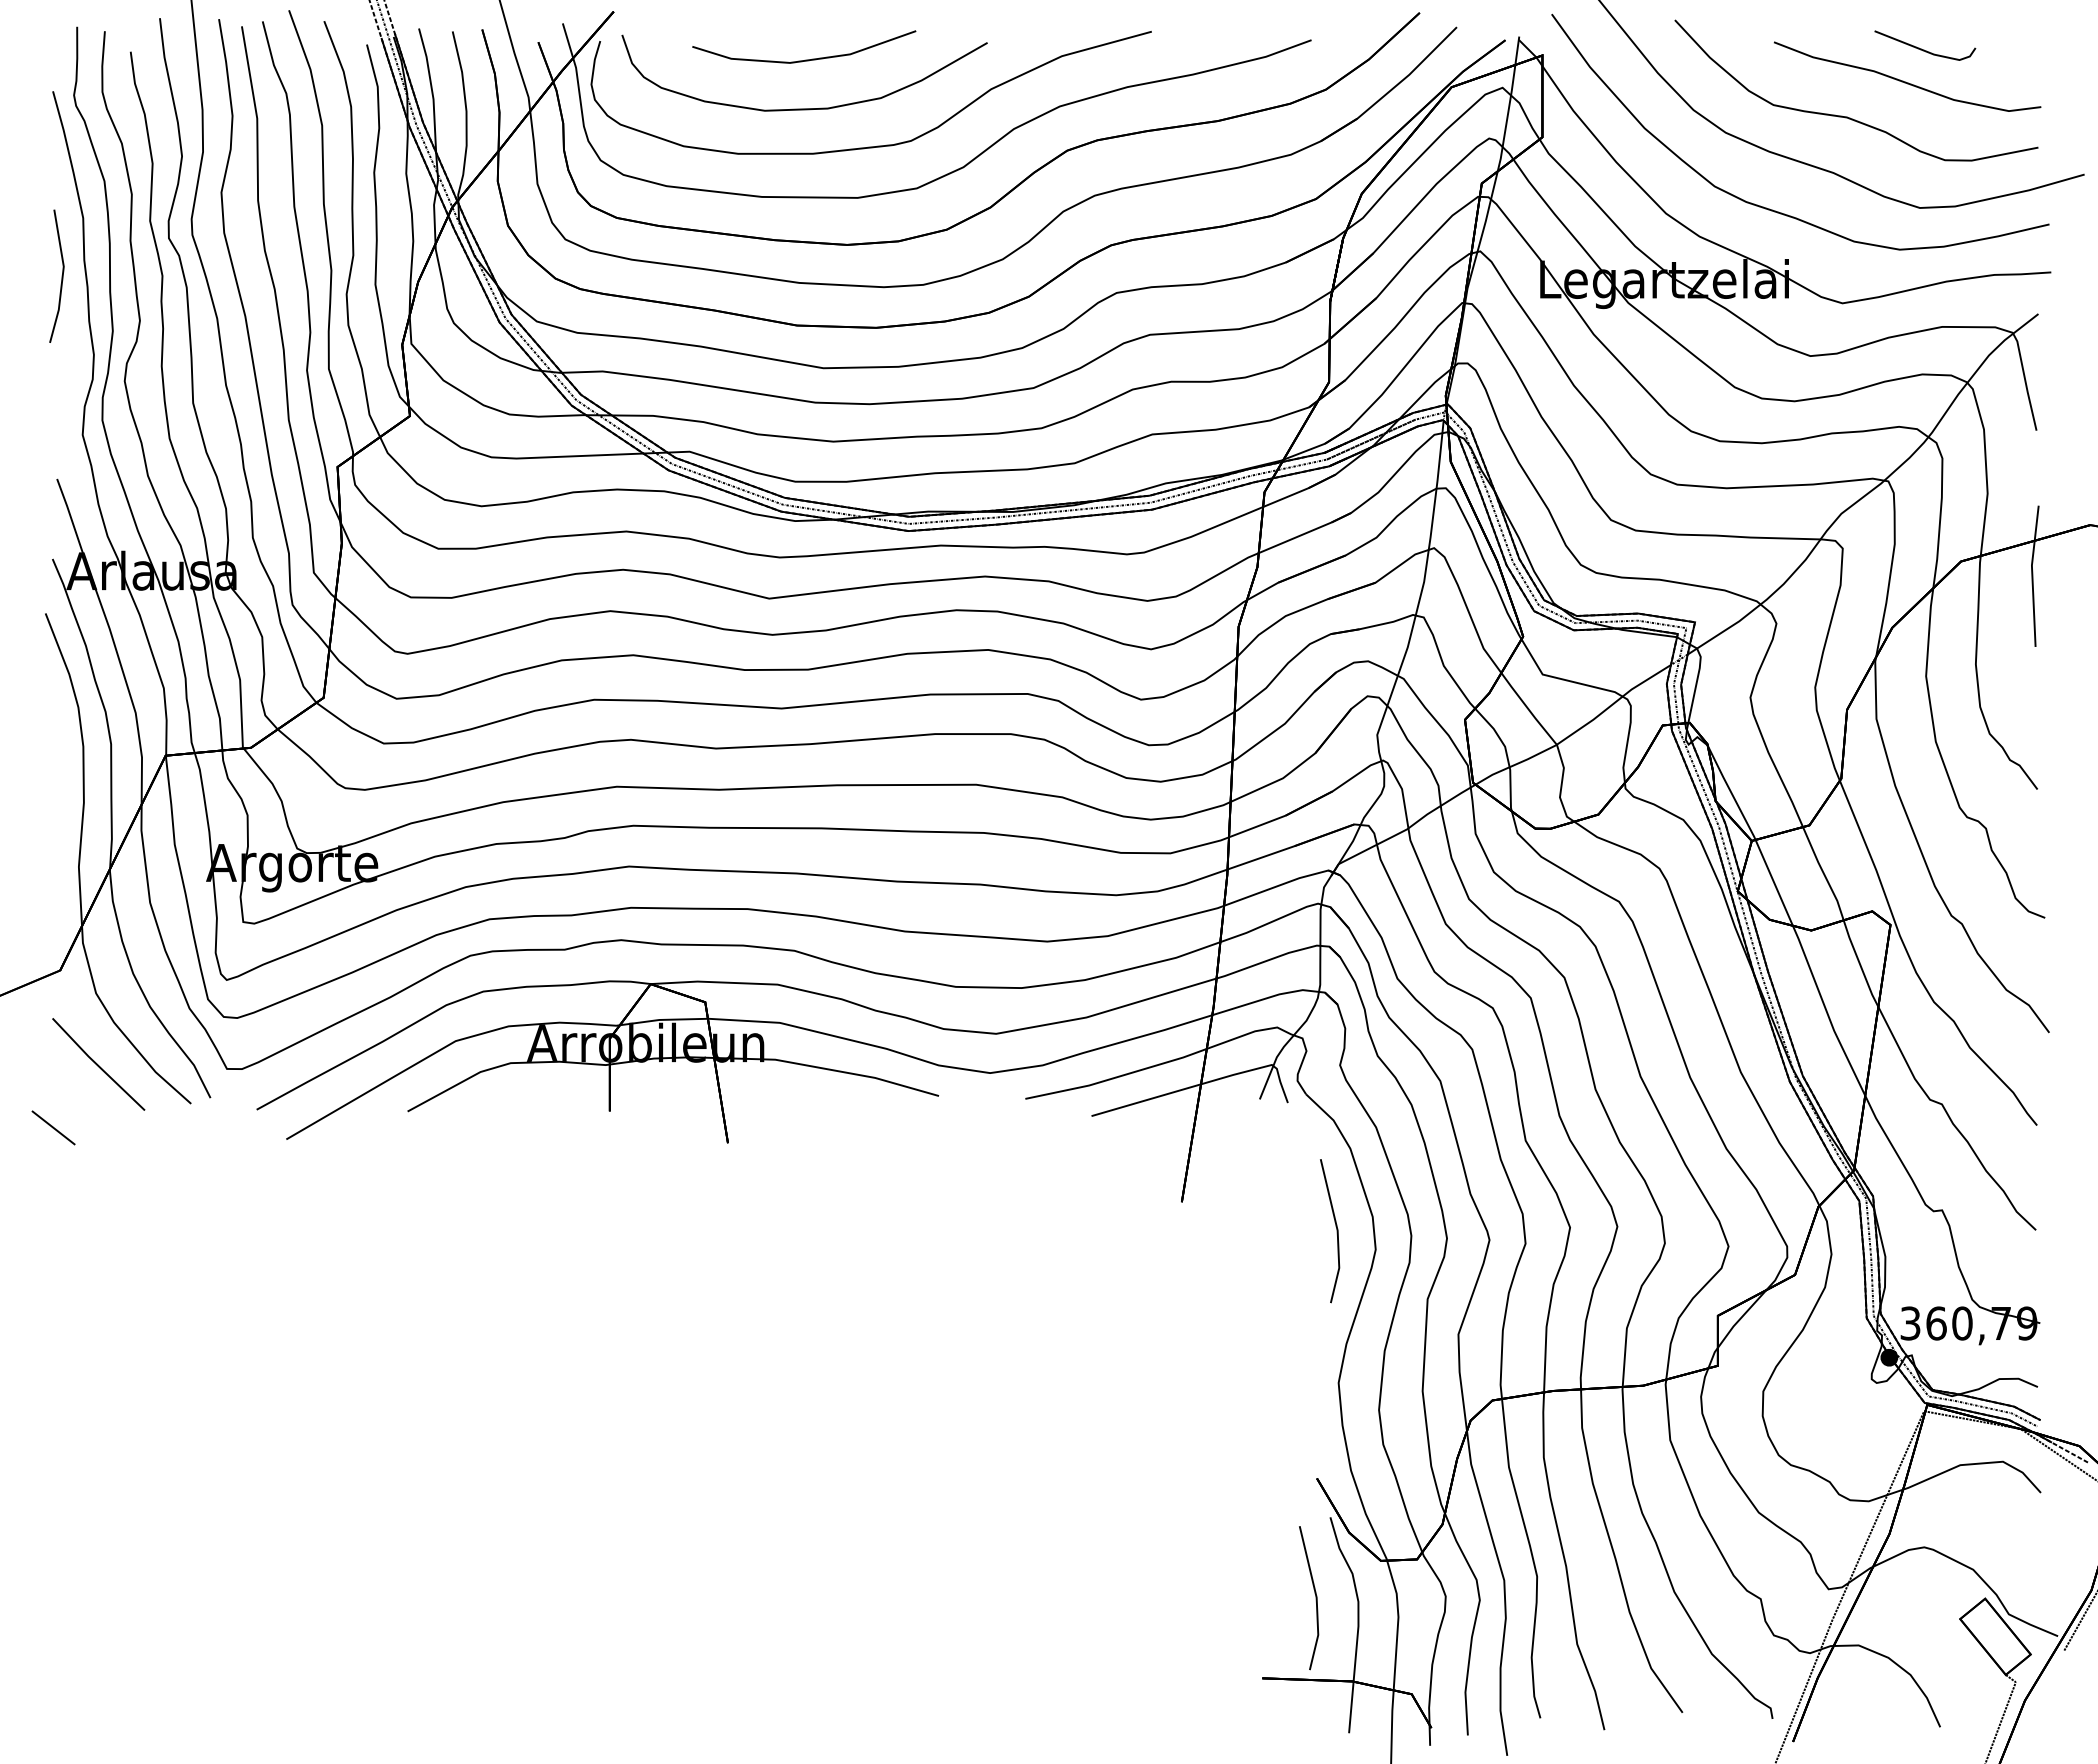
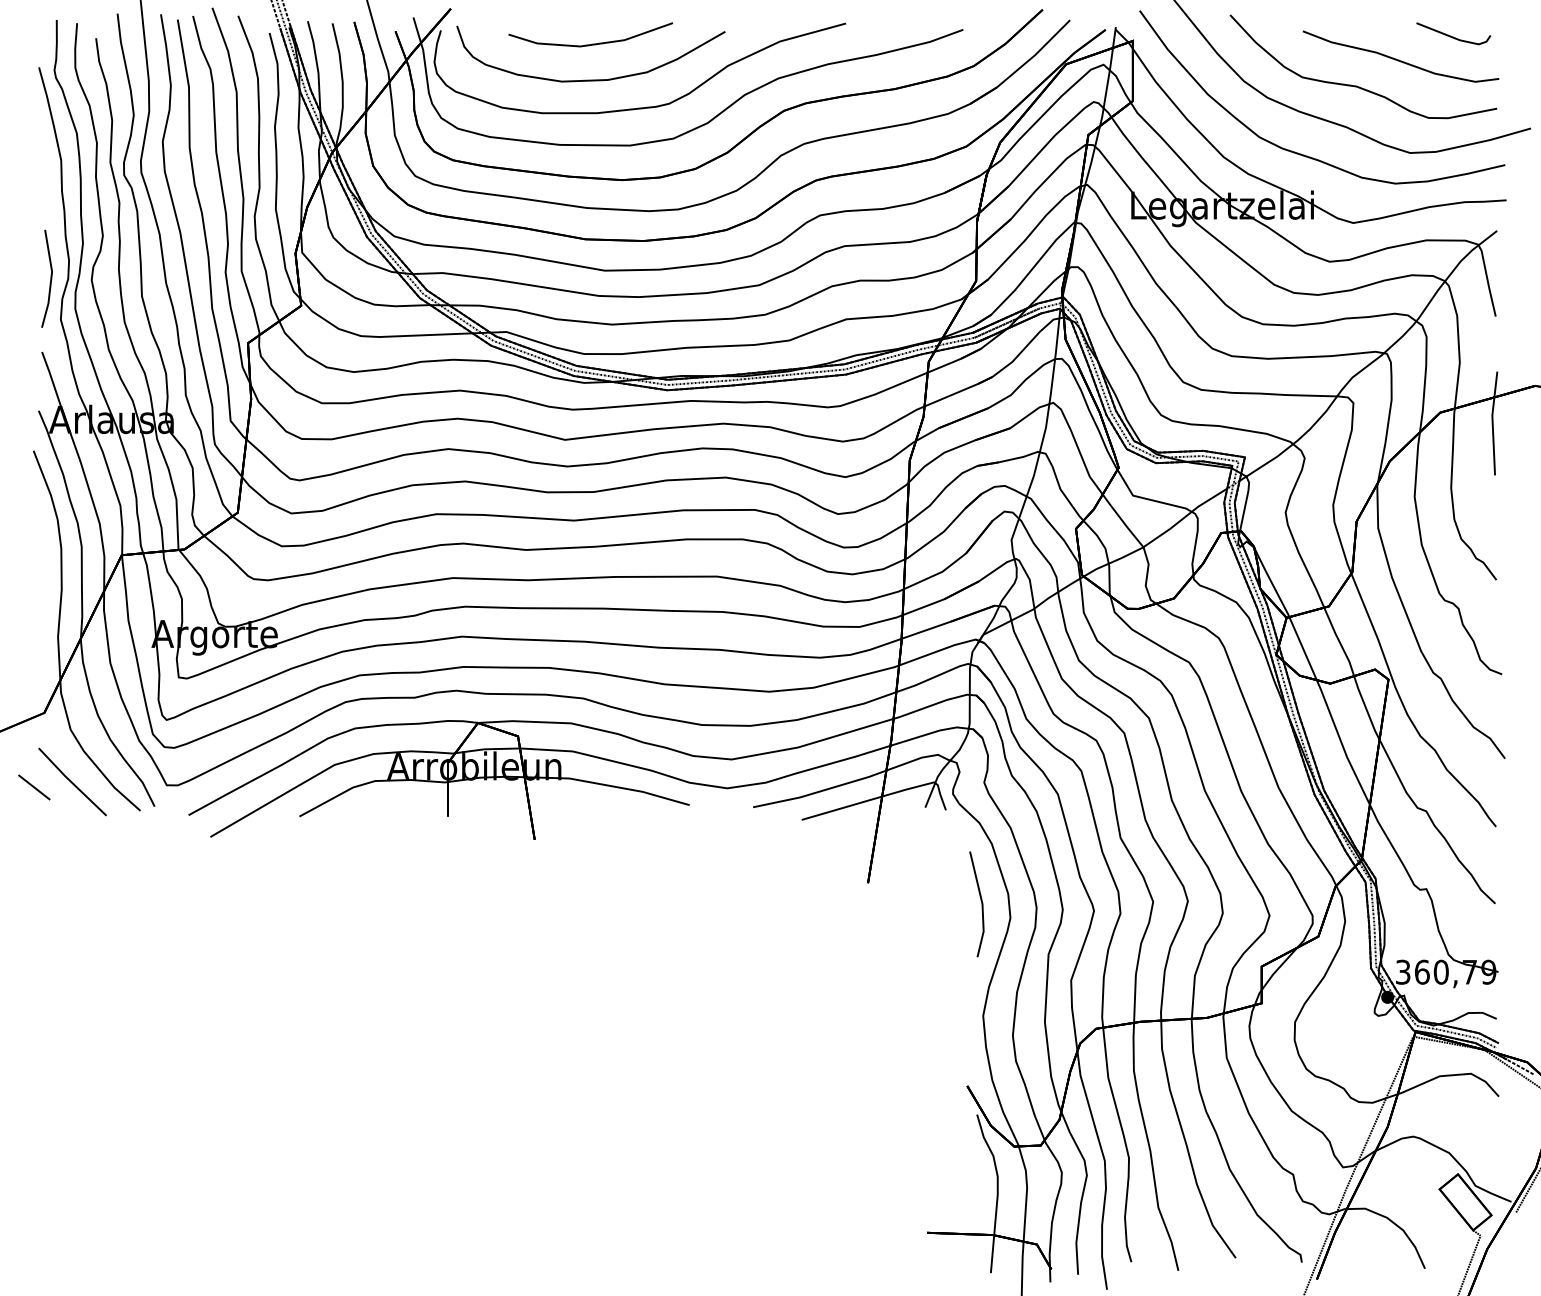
line: (1924, 49) -> (1453, 36), moved
line: (61, 275) -> (50, 278), moved
line: (53, 1127) -> (34, 787), moved
line: (1315, 1598) -> (966, 1174), removed

